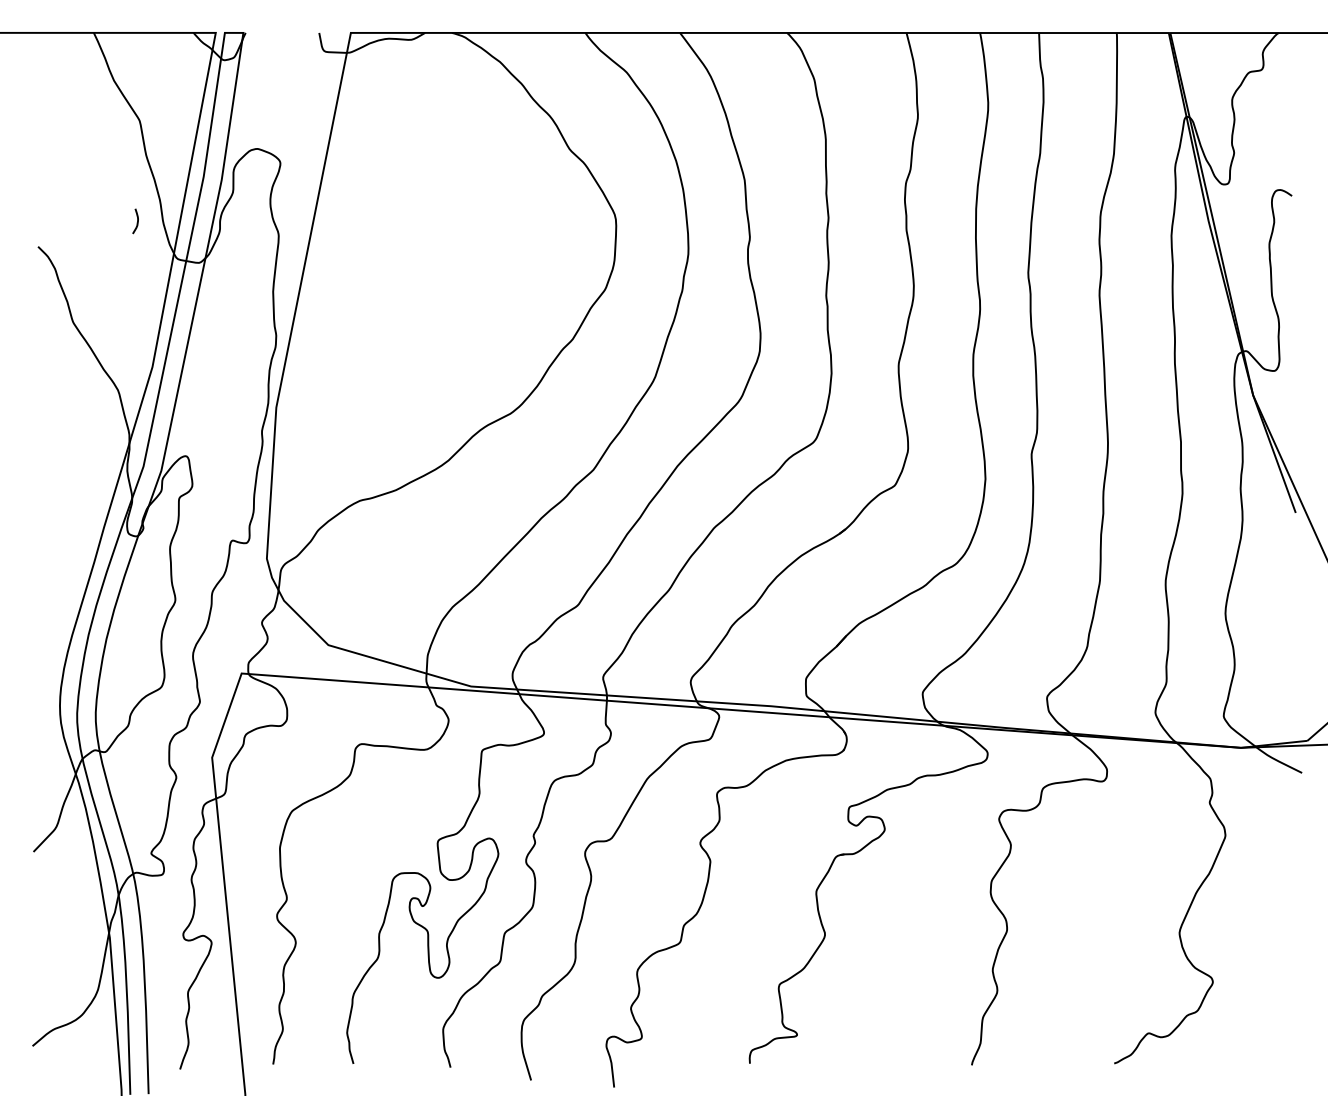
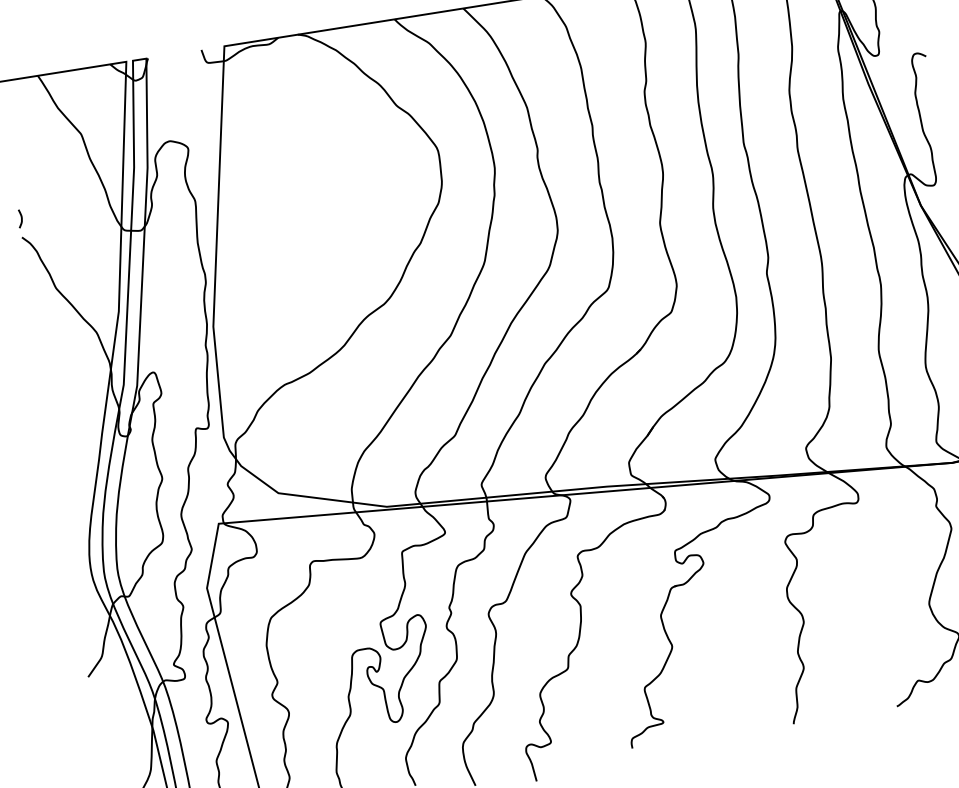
curve: (136, 222) -> (20, 219), moved

